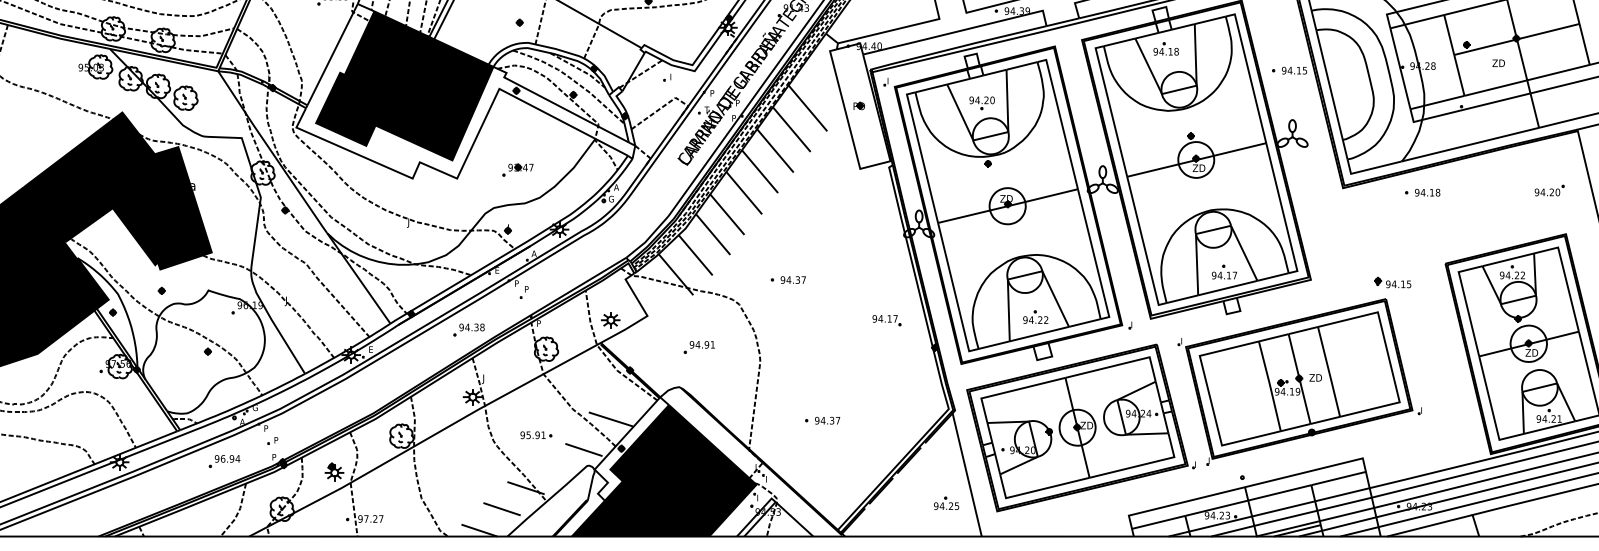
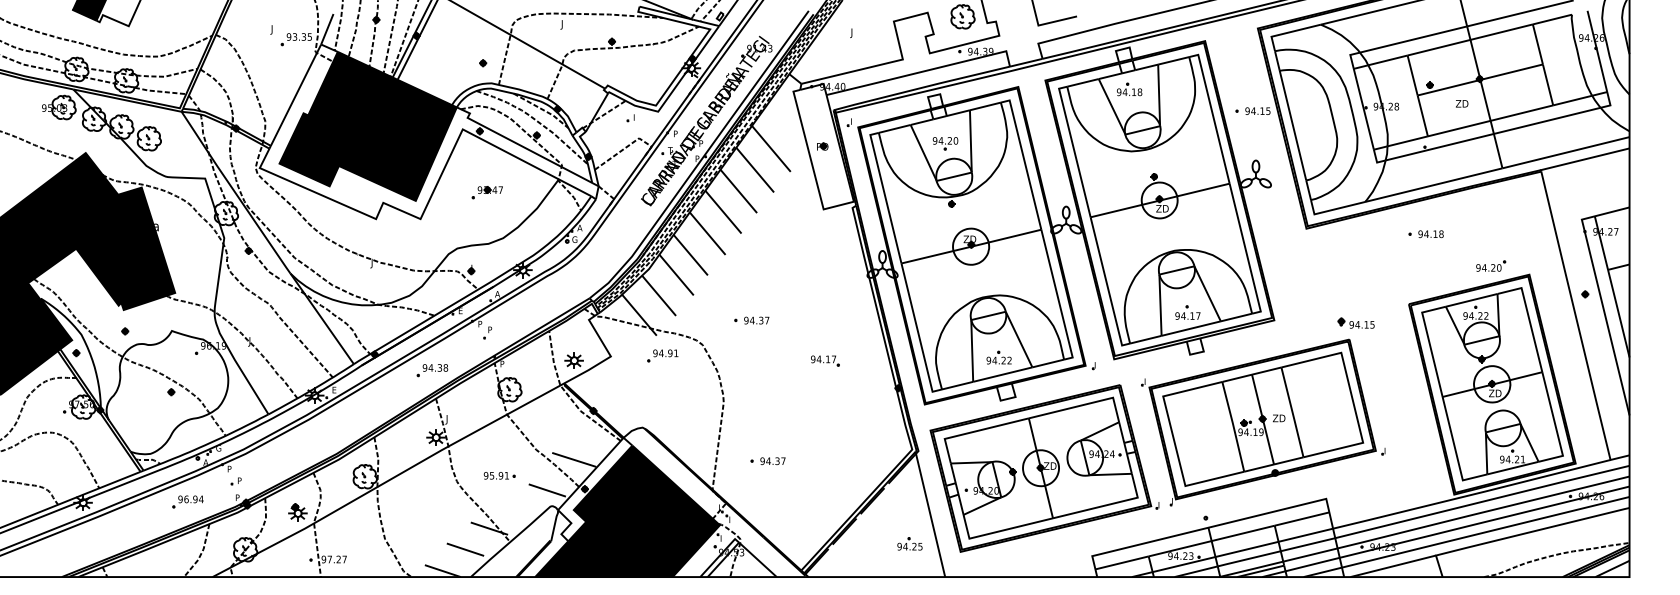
part: (517, 169) -> (486, 192), moved
part: (1550, 189) -> (1491, 265), moved
part: (1422, 192) -> (1425, 234), moved
part: (887, 319) -> (825, 360), moved
part: (699, 346) -> (662, 355), moved
part: (822, 420) -> (767, 461), moved

